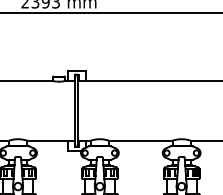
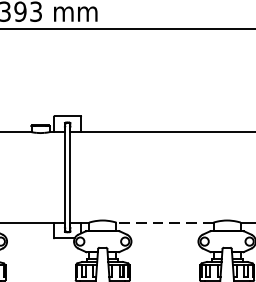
line: (140, 140) -> (164, 222), solid -> dashed

